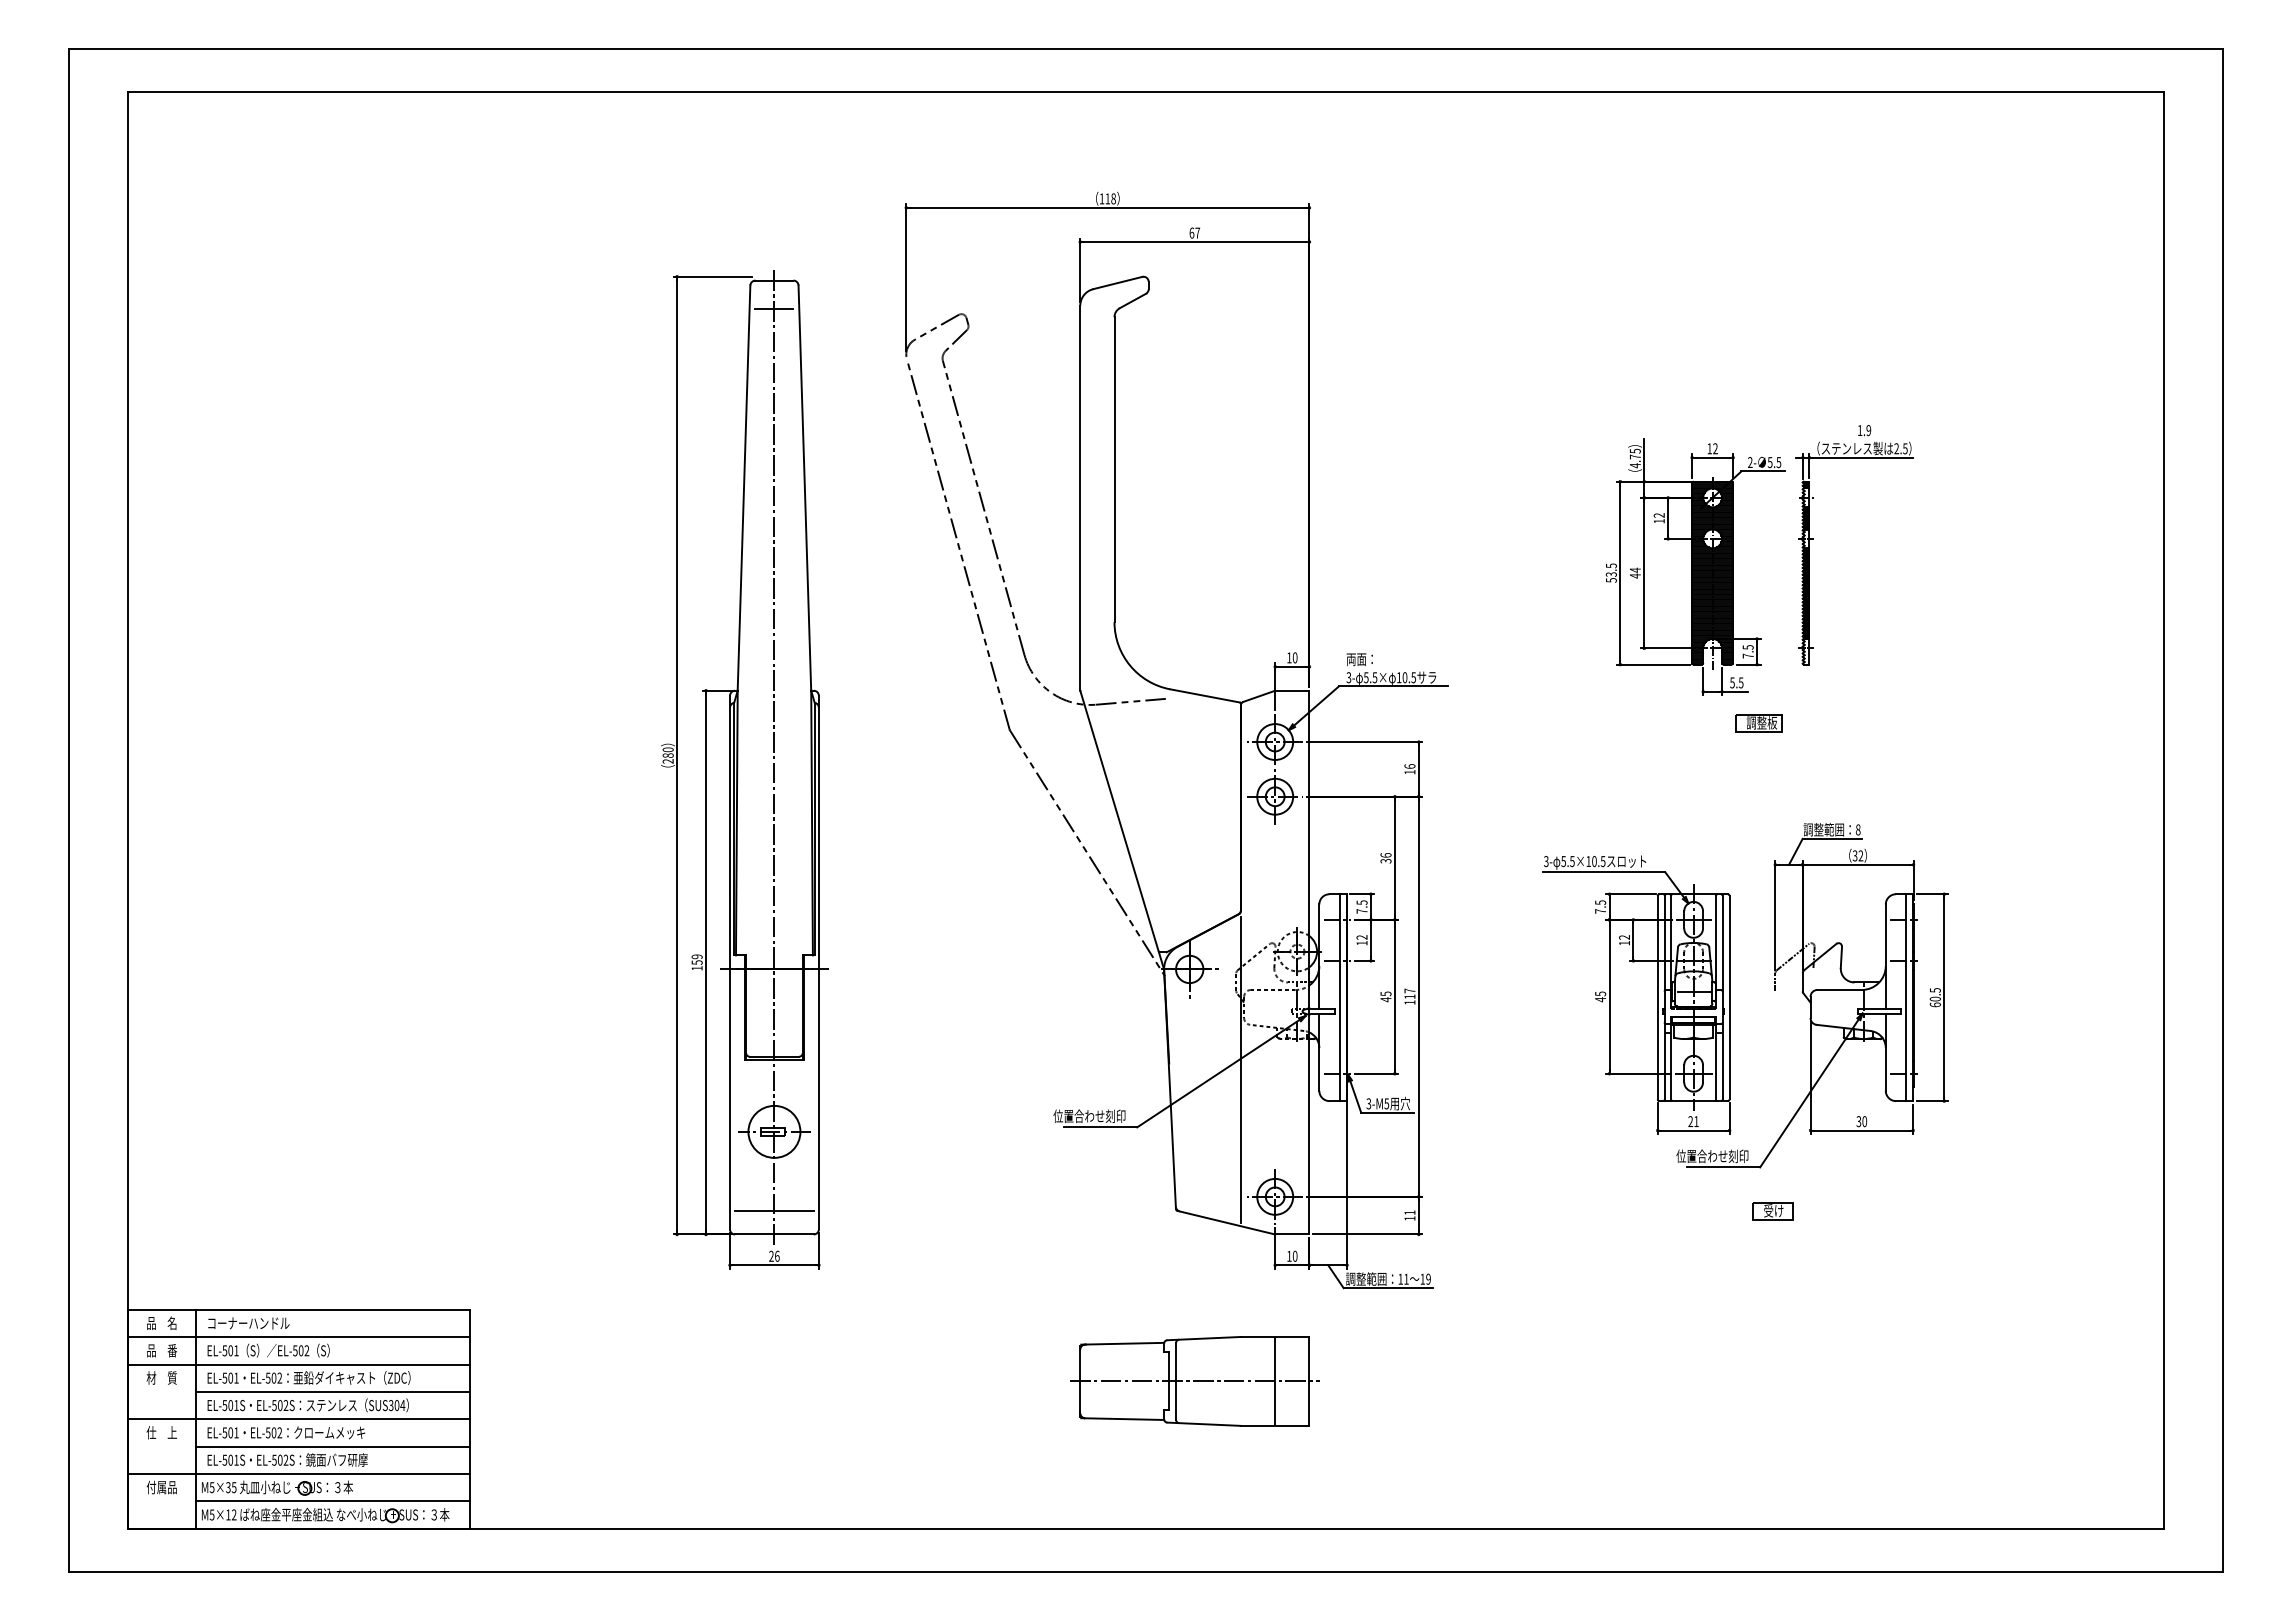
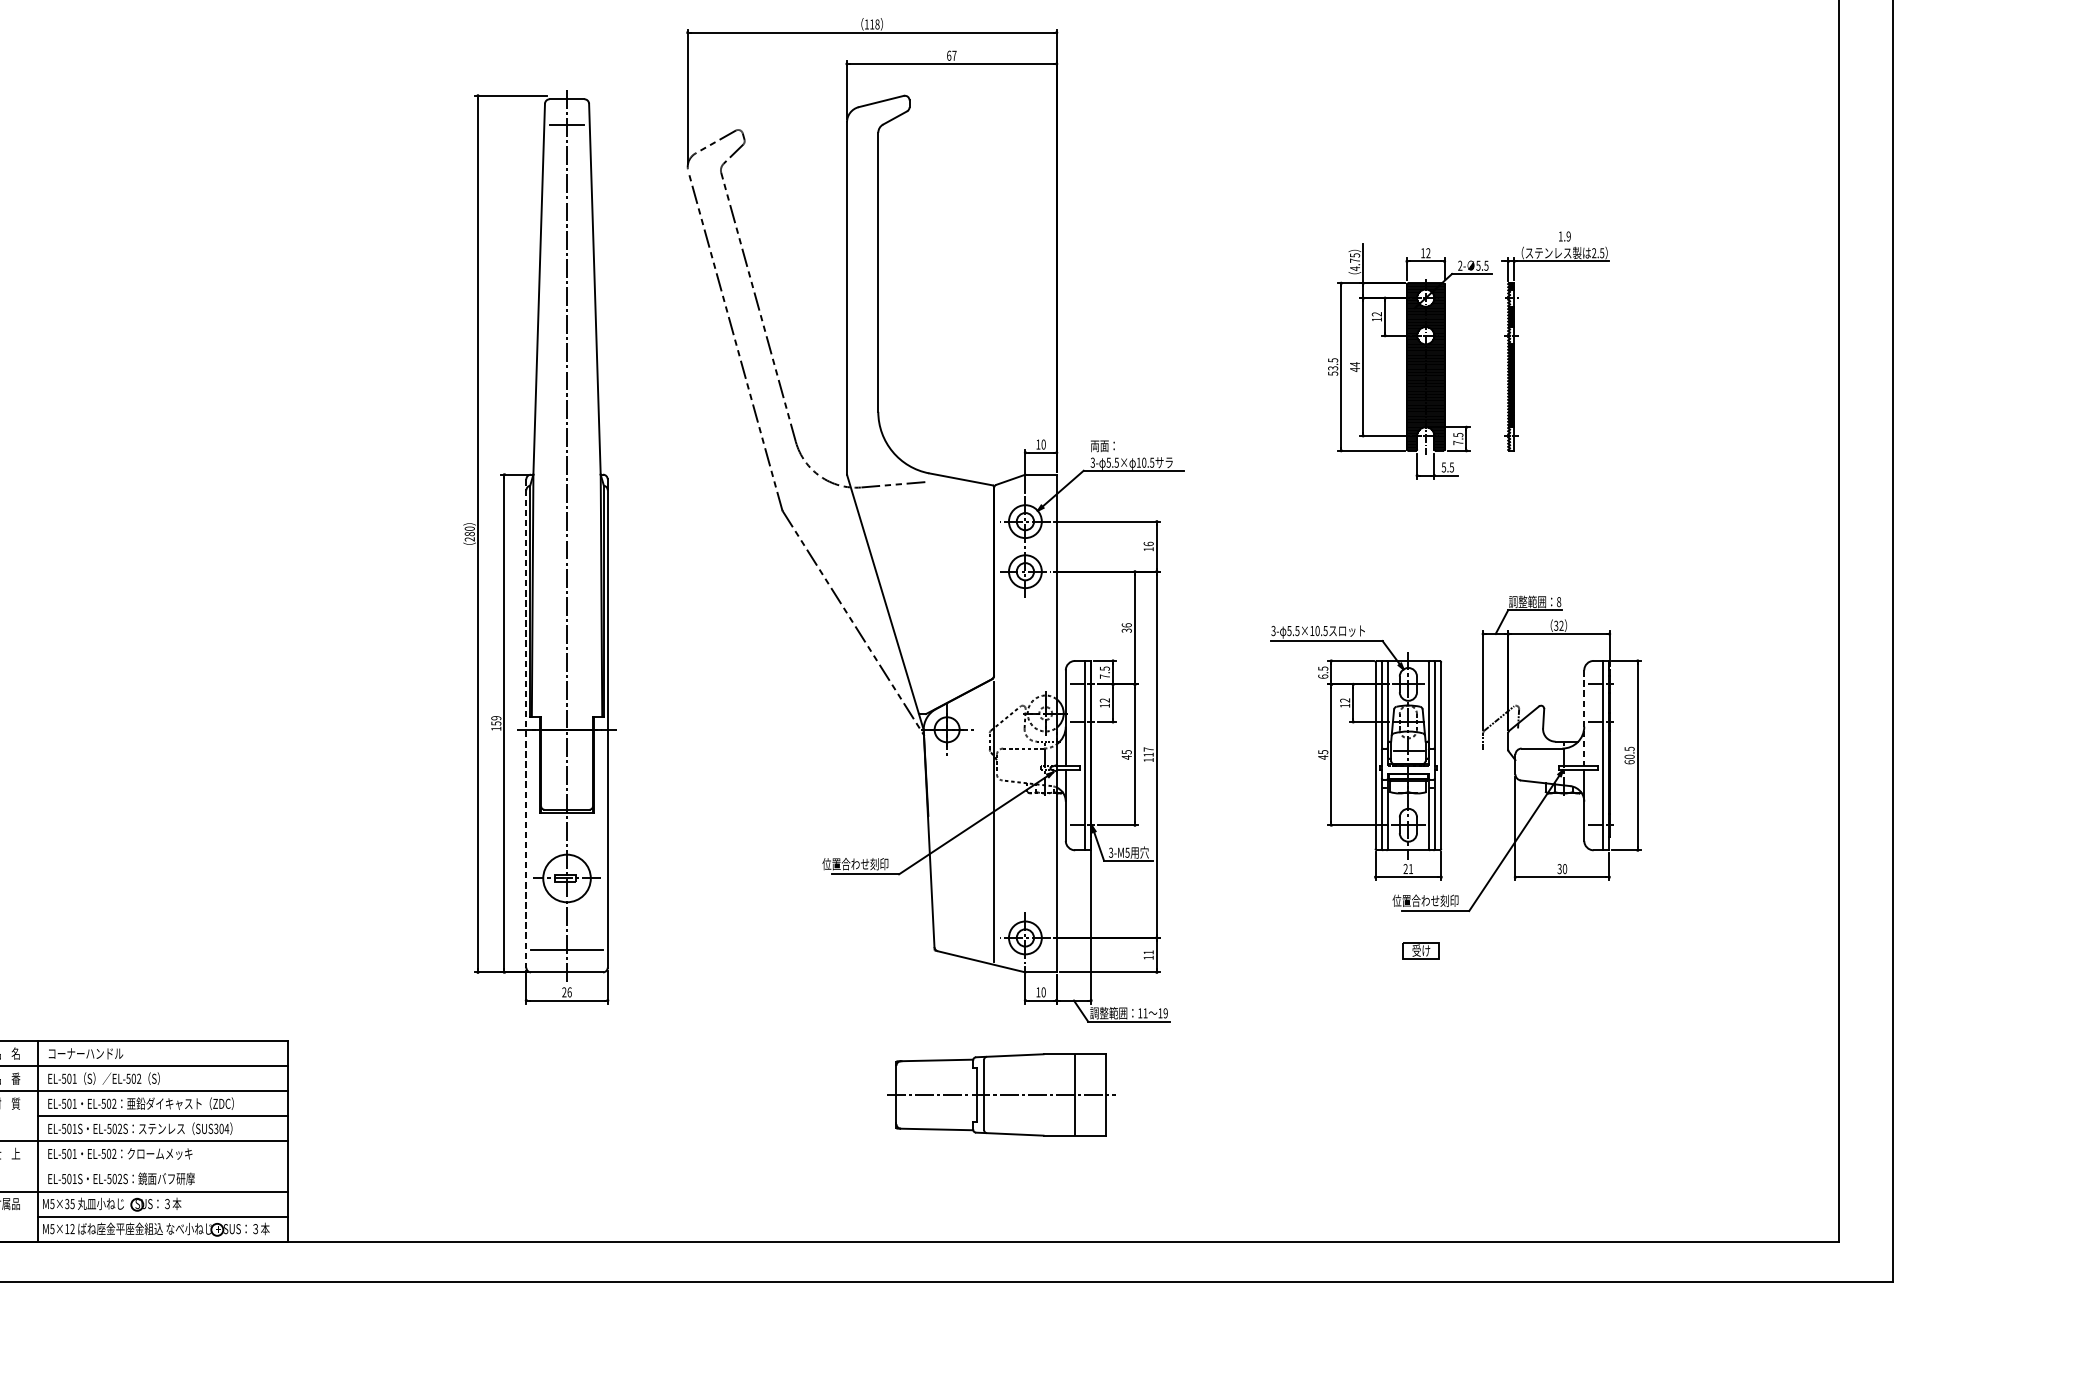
part: (1758, 723) -> (1467, 504), removed
text: (1600, 911) -> (1323, 676), 7.5 -> 6.5
line: (1885, 957) -> (1584, 718), solid -> dashed
line: (729, 962) -> (525, 723), solid -> dashed
part: (1772, 1211) -> (1420, 951), moved
part: (1194, 1381) -> (1000, 1095), moved
line: (332, 1446) -> (162, 1166), removed

